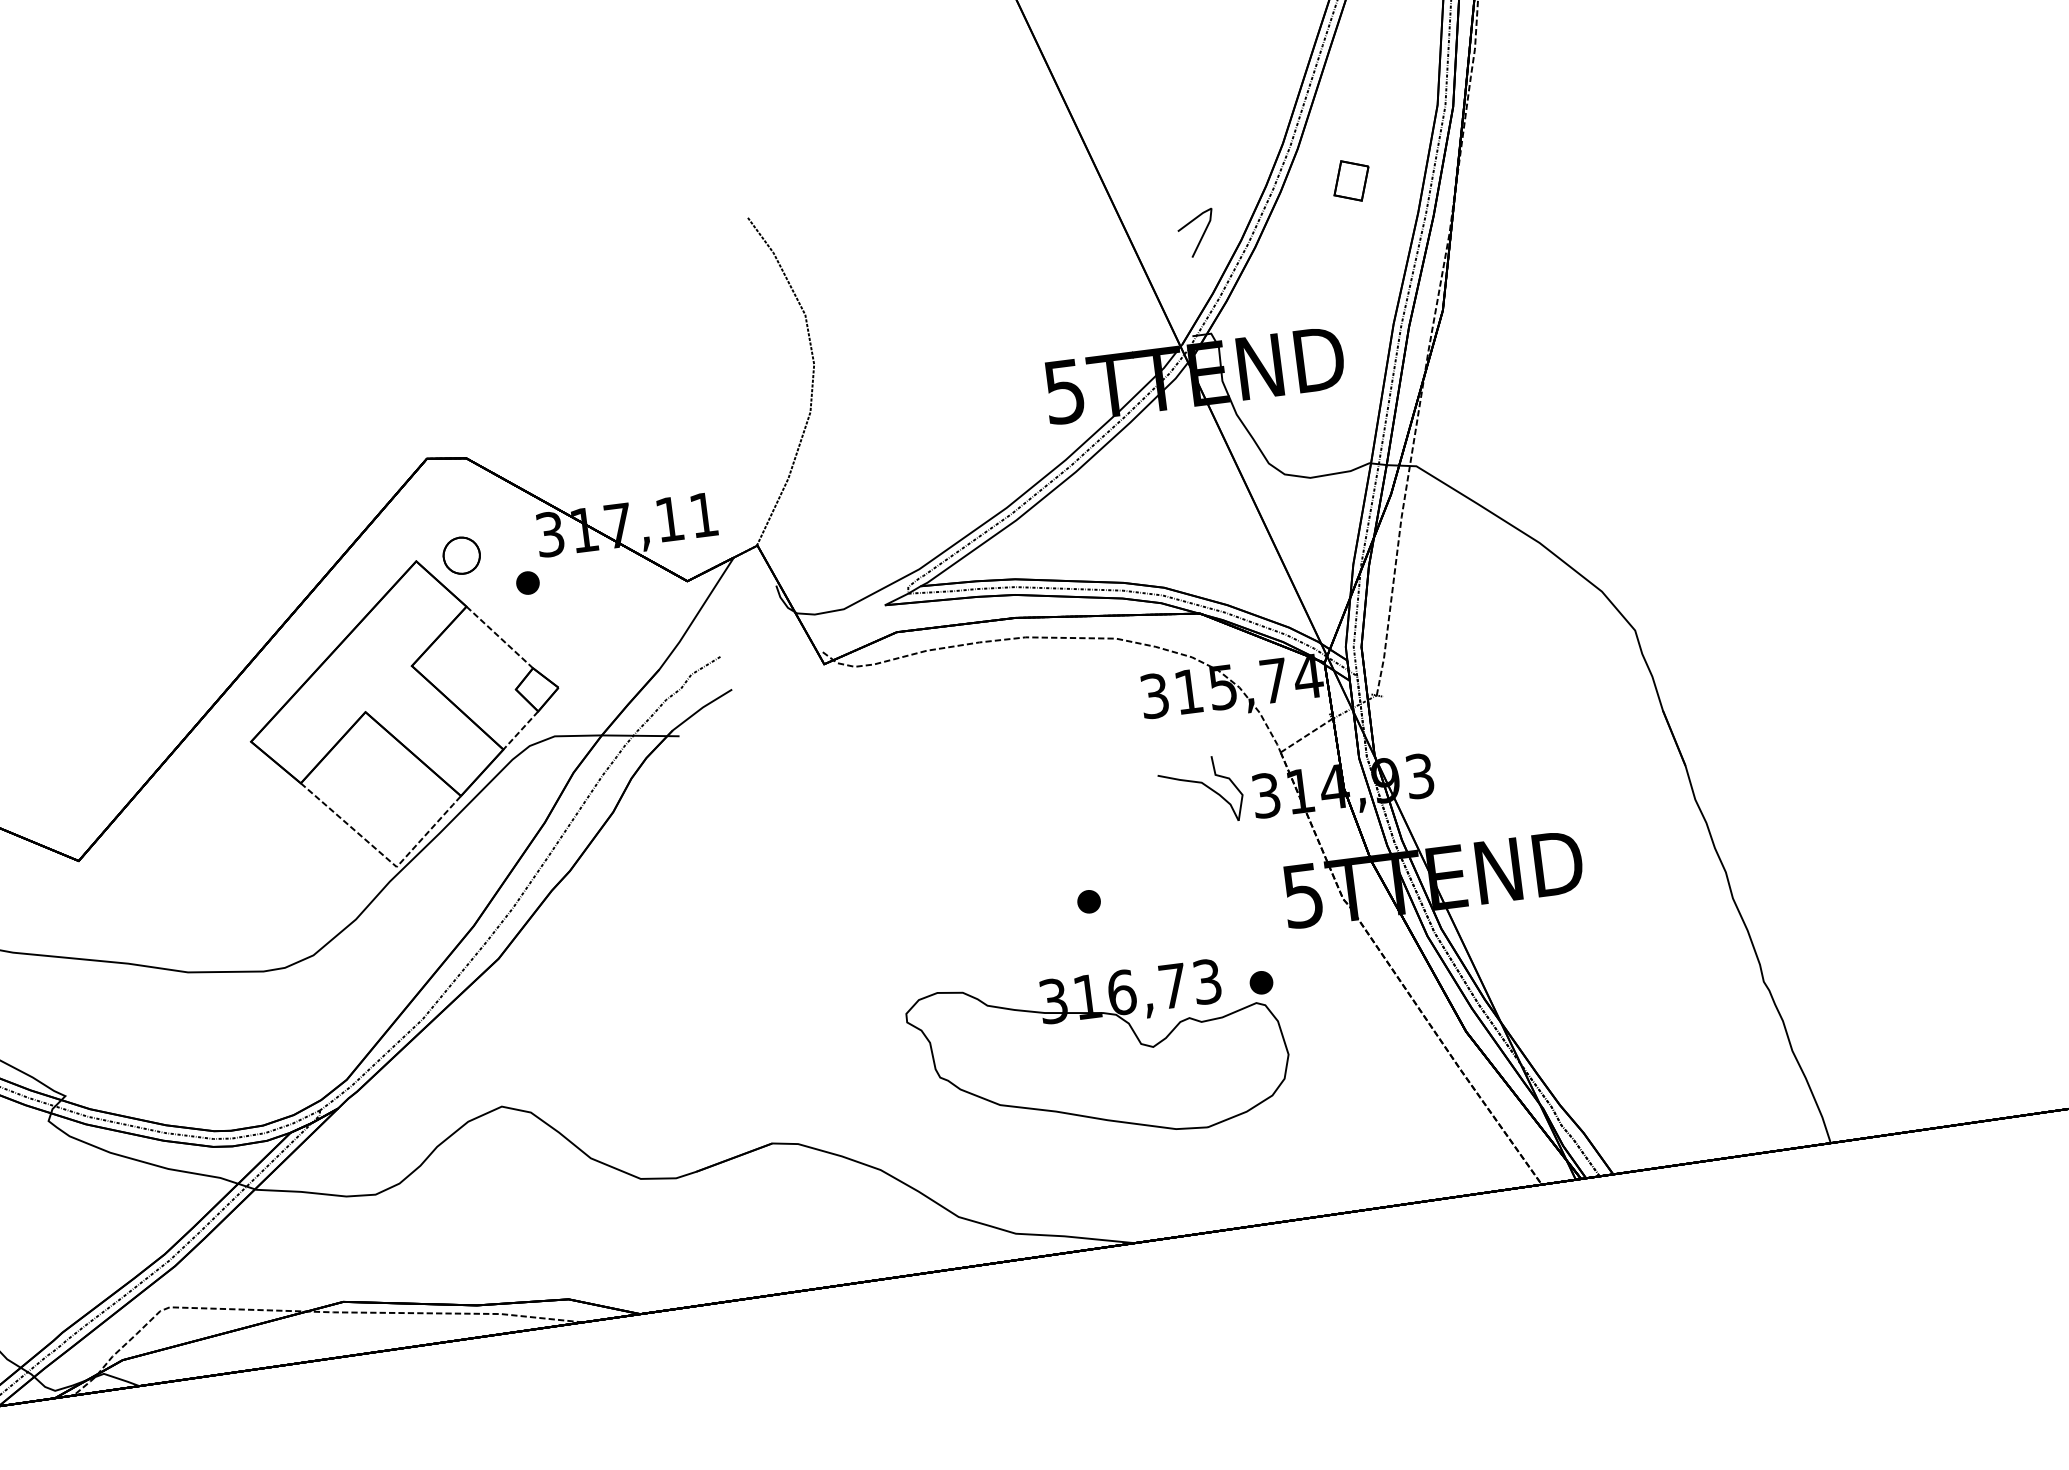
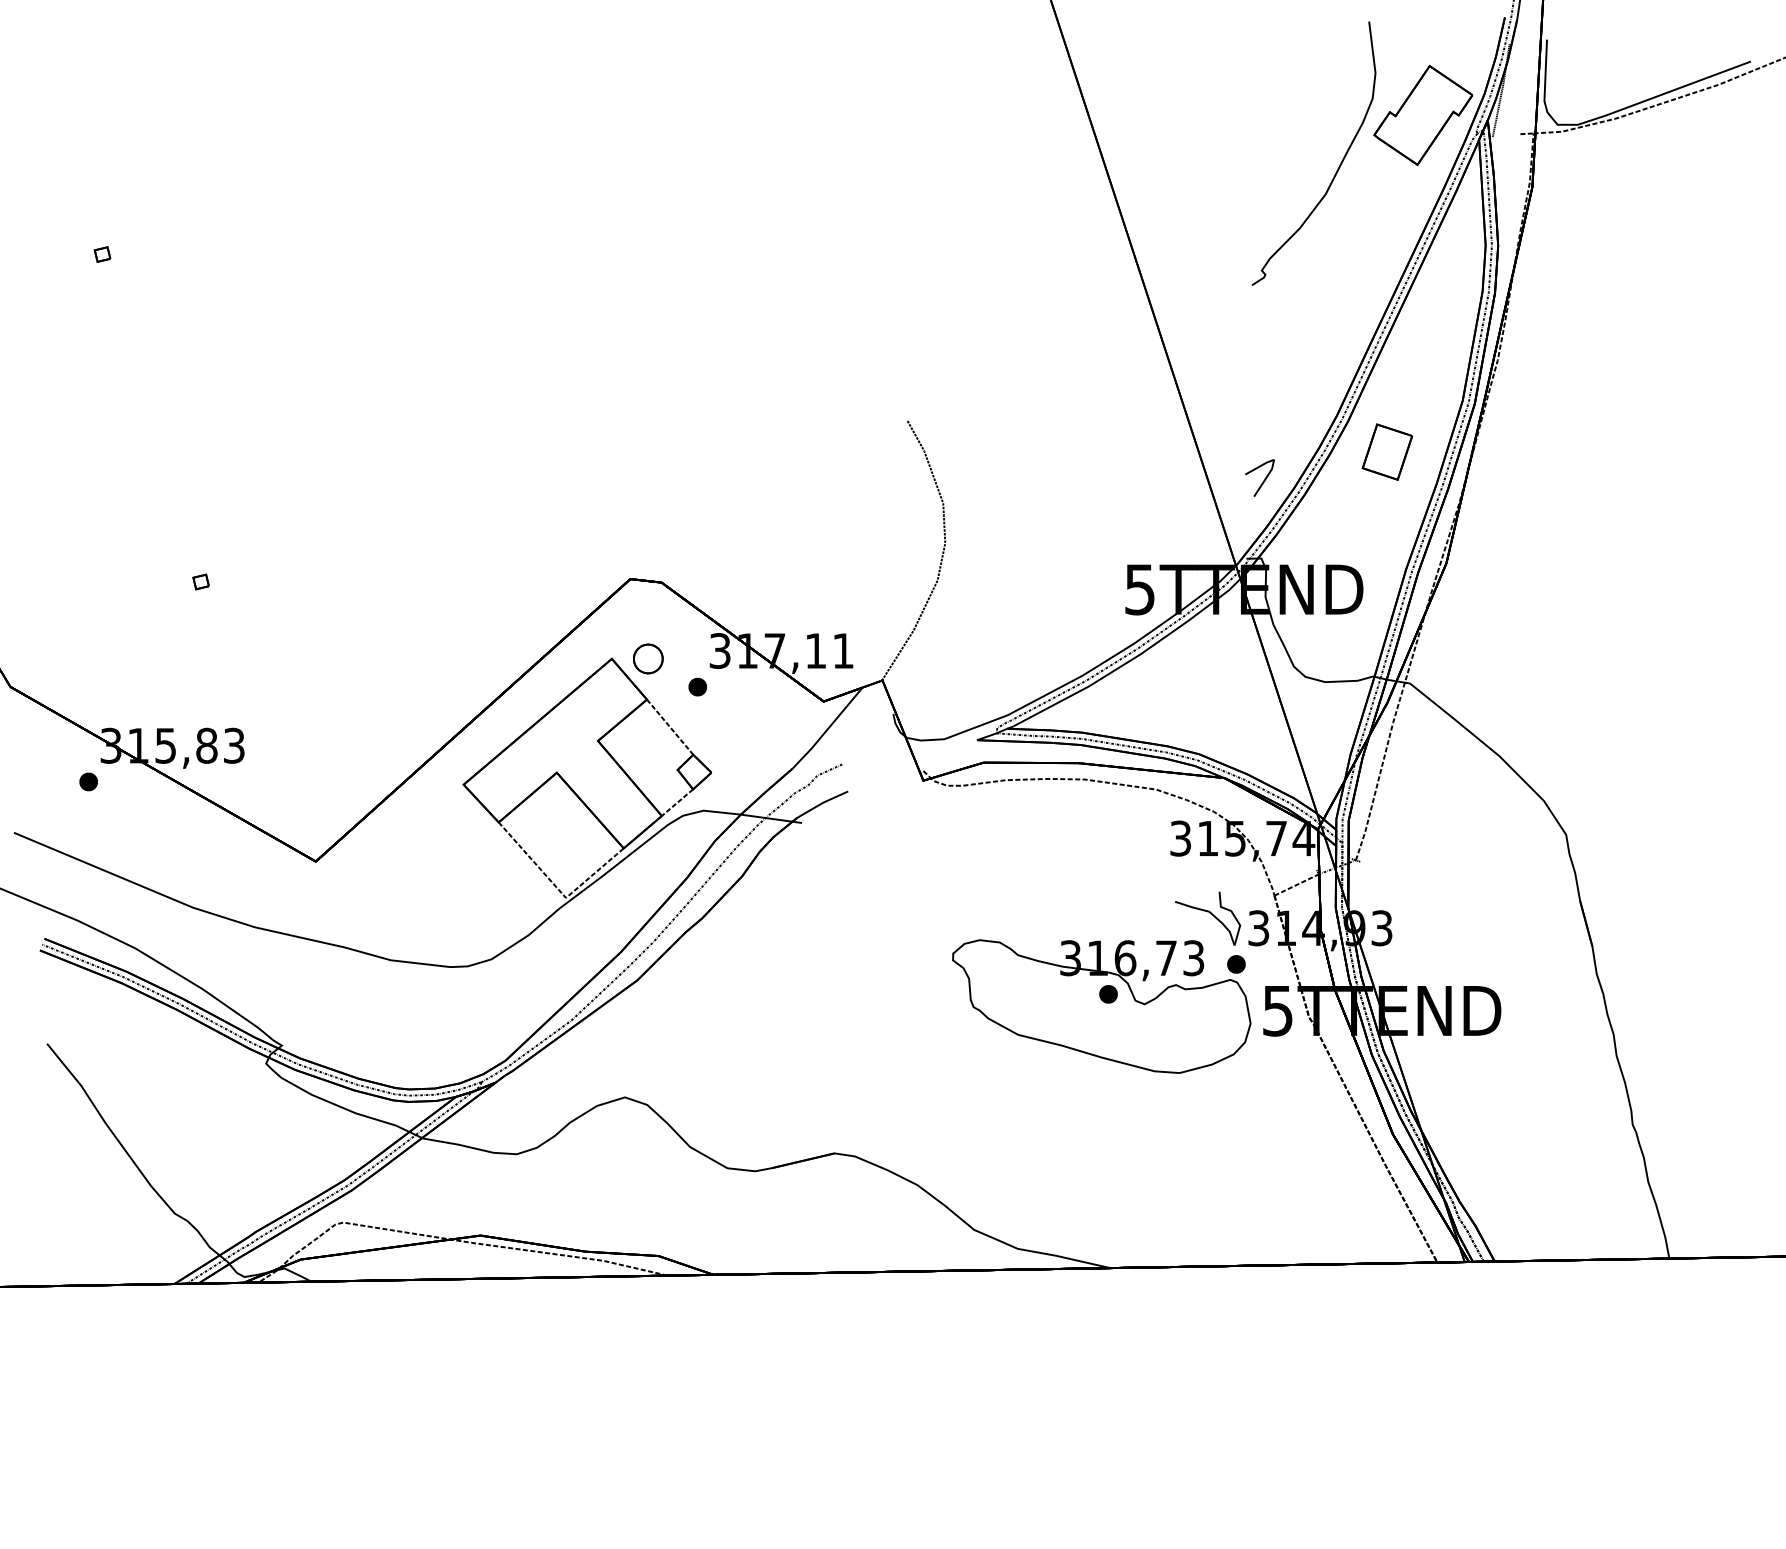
part: (1350, 180) -> (1386, 451), size x1.67
part: (1099, 1056) -> (1101, 1006), moved

